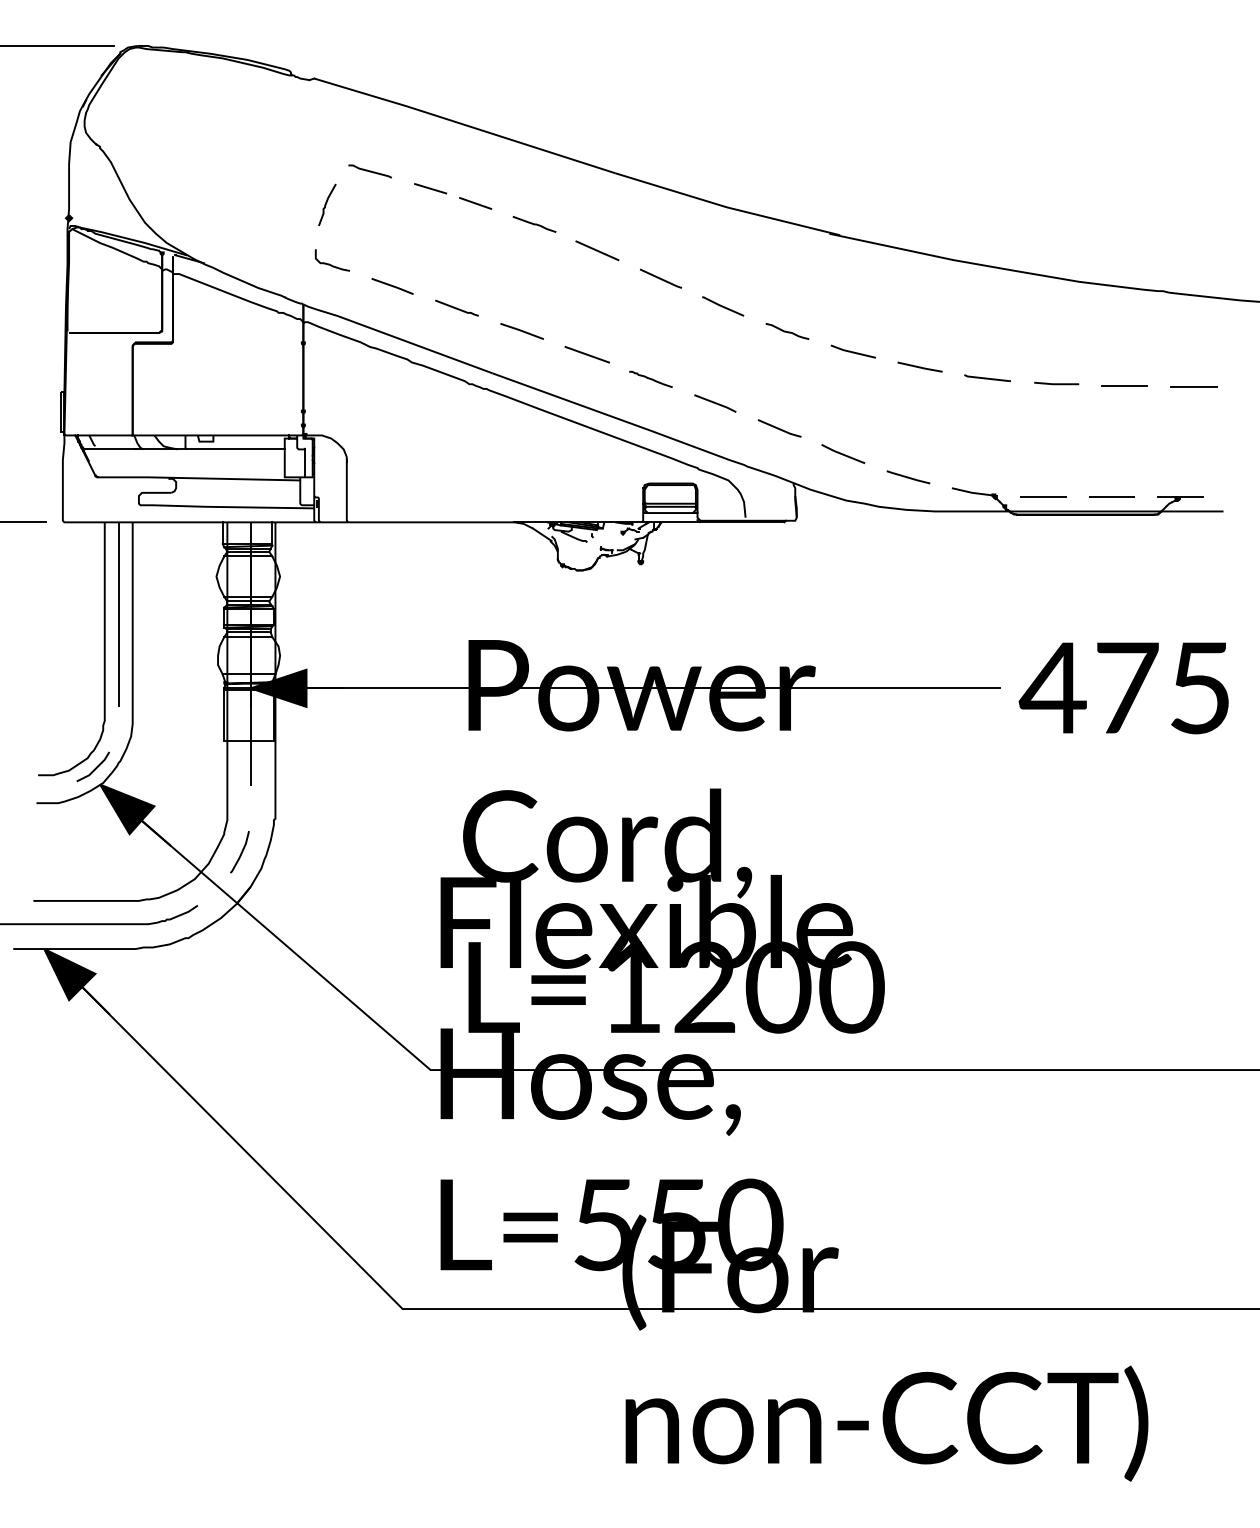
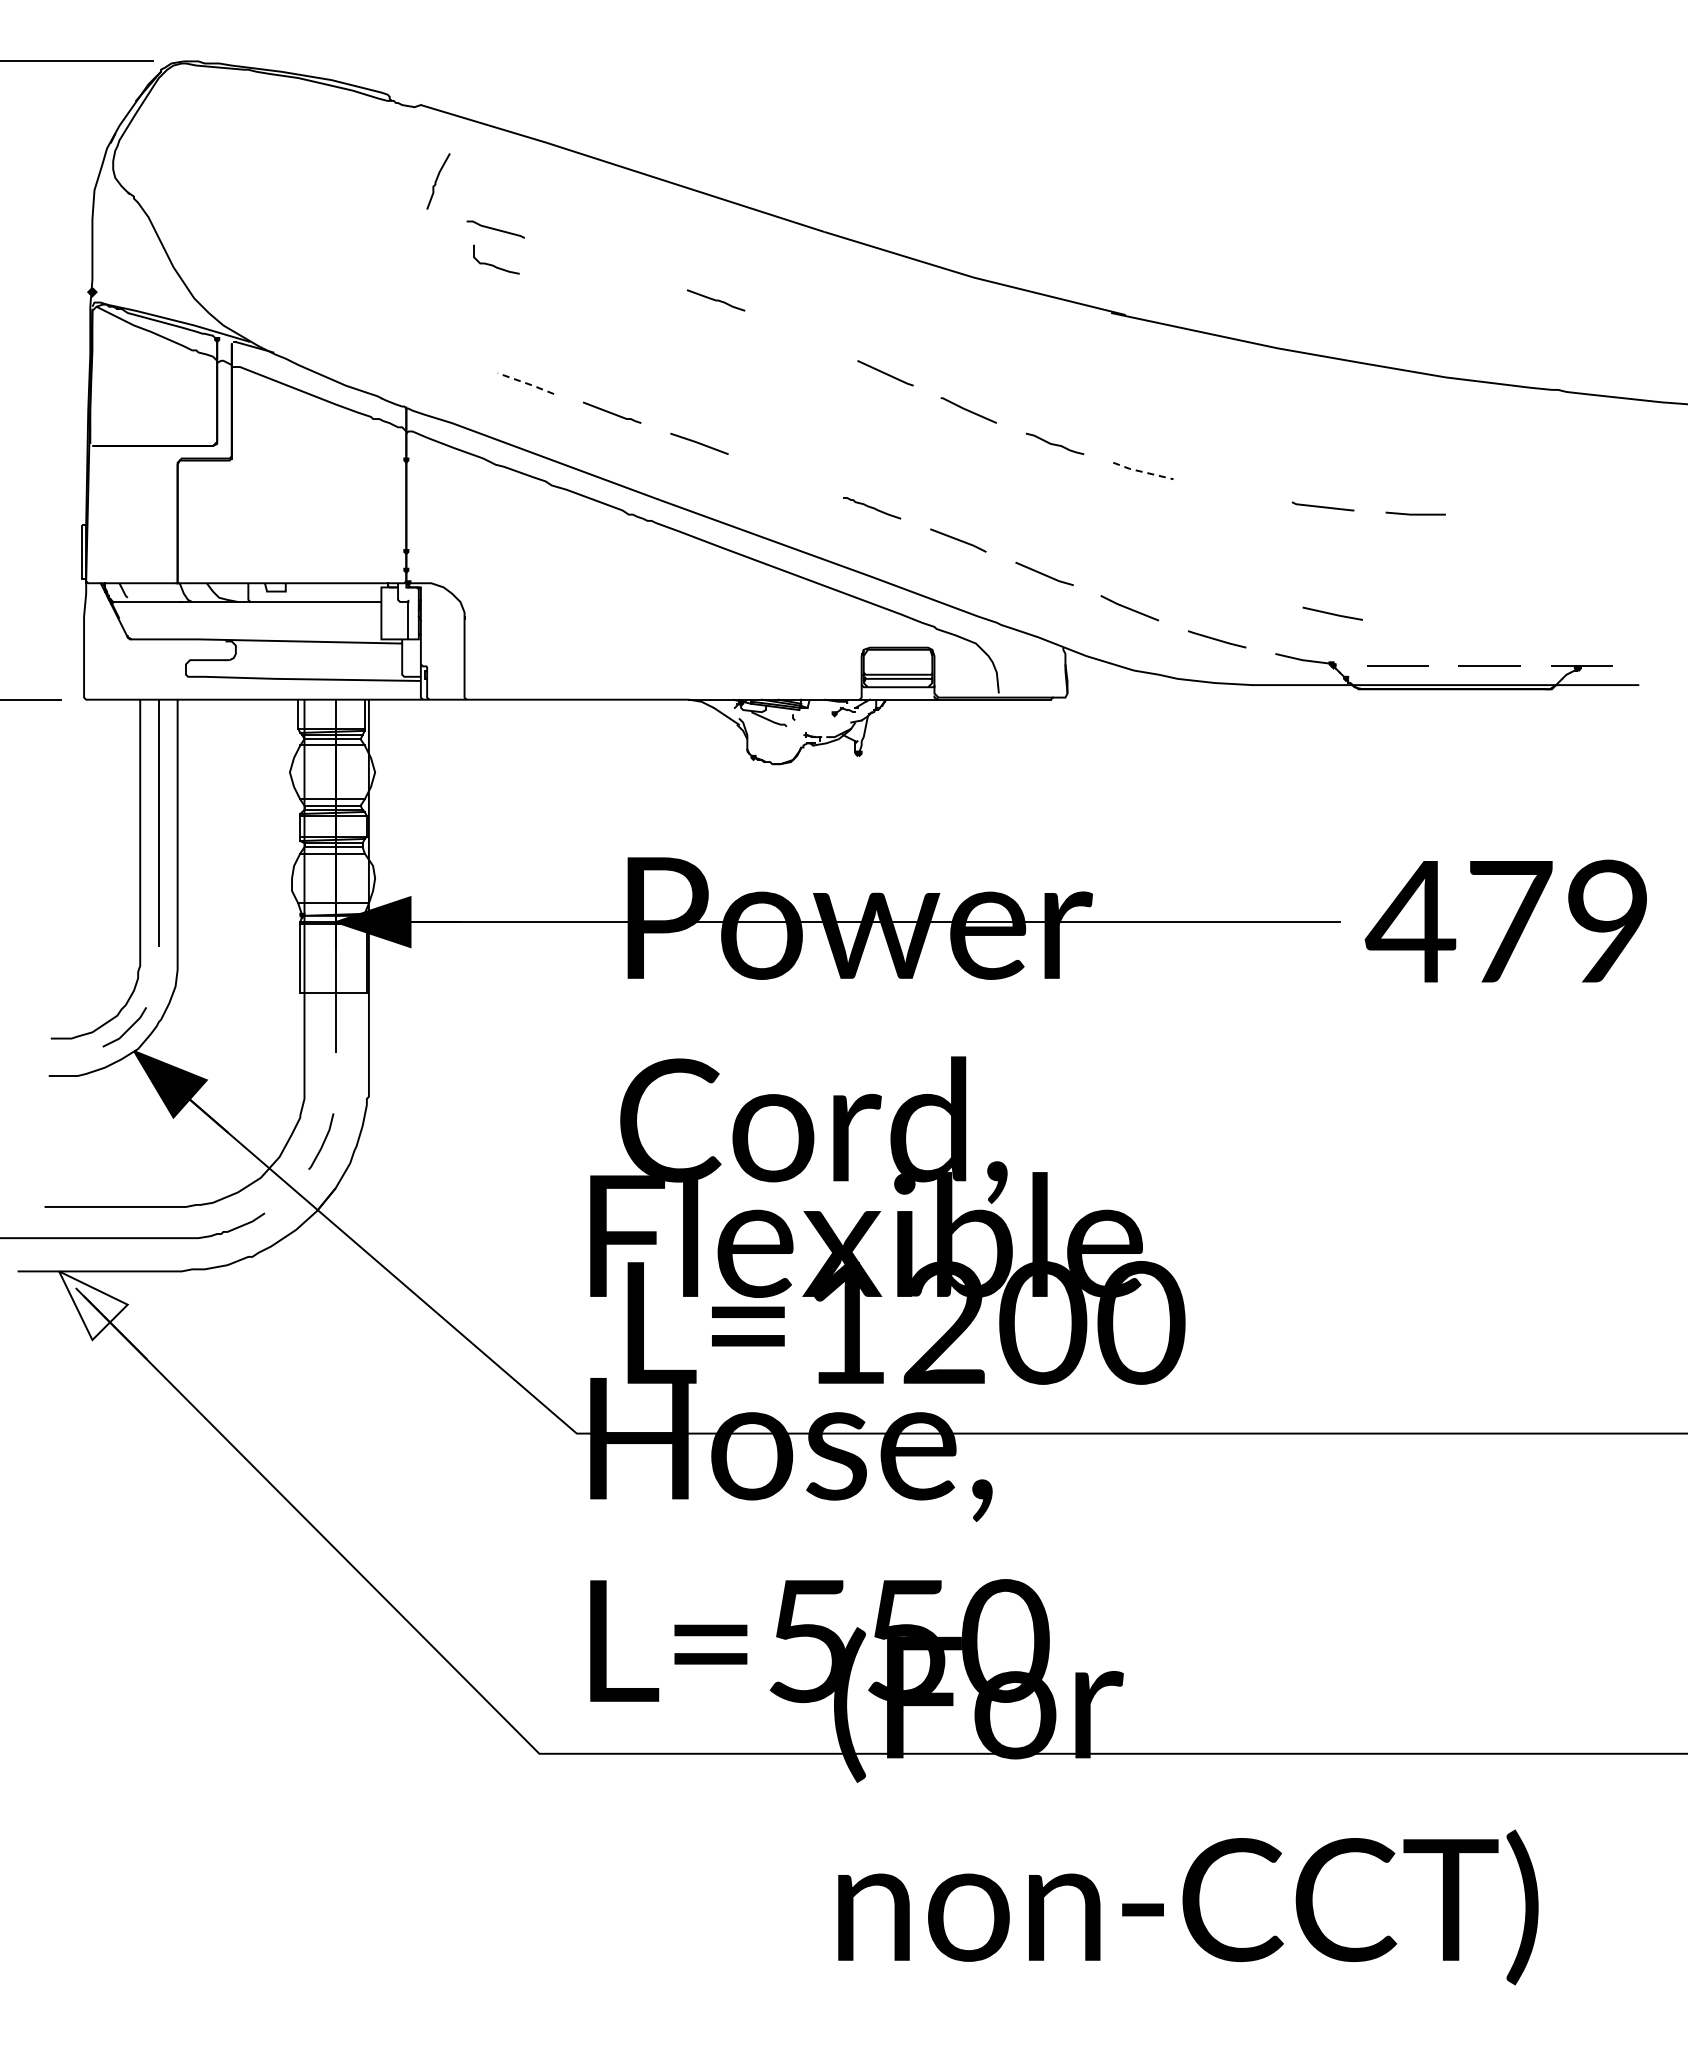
line: (430, 188) -> (576, 252), removed
line: (475, 203) -> (636, 272), removed
curve: (326, 204) -> (437, 180), moved
line: (597, 250) -> (800, 335), removed
curve: (330, 263) -> (493, 264), moved
line: (393, 286) -> (526, 383), solid -> dashed
line: (852, 352) -> (1142, 471), solid -> dashed
line: (587, 354) -> (786, 474), removed
line: (919, 366) -> (1332, 613), moved
line: (1125, 385) -> (1507, 516), removed
line: (1193, 387) -> (1599, 518), removed
text: (1199, 687) -> (1607, 921), 475 -> 479
fill: (69, 974) -> (93, 1305), removed

